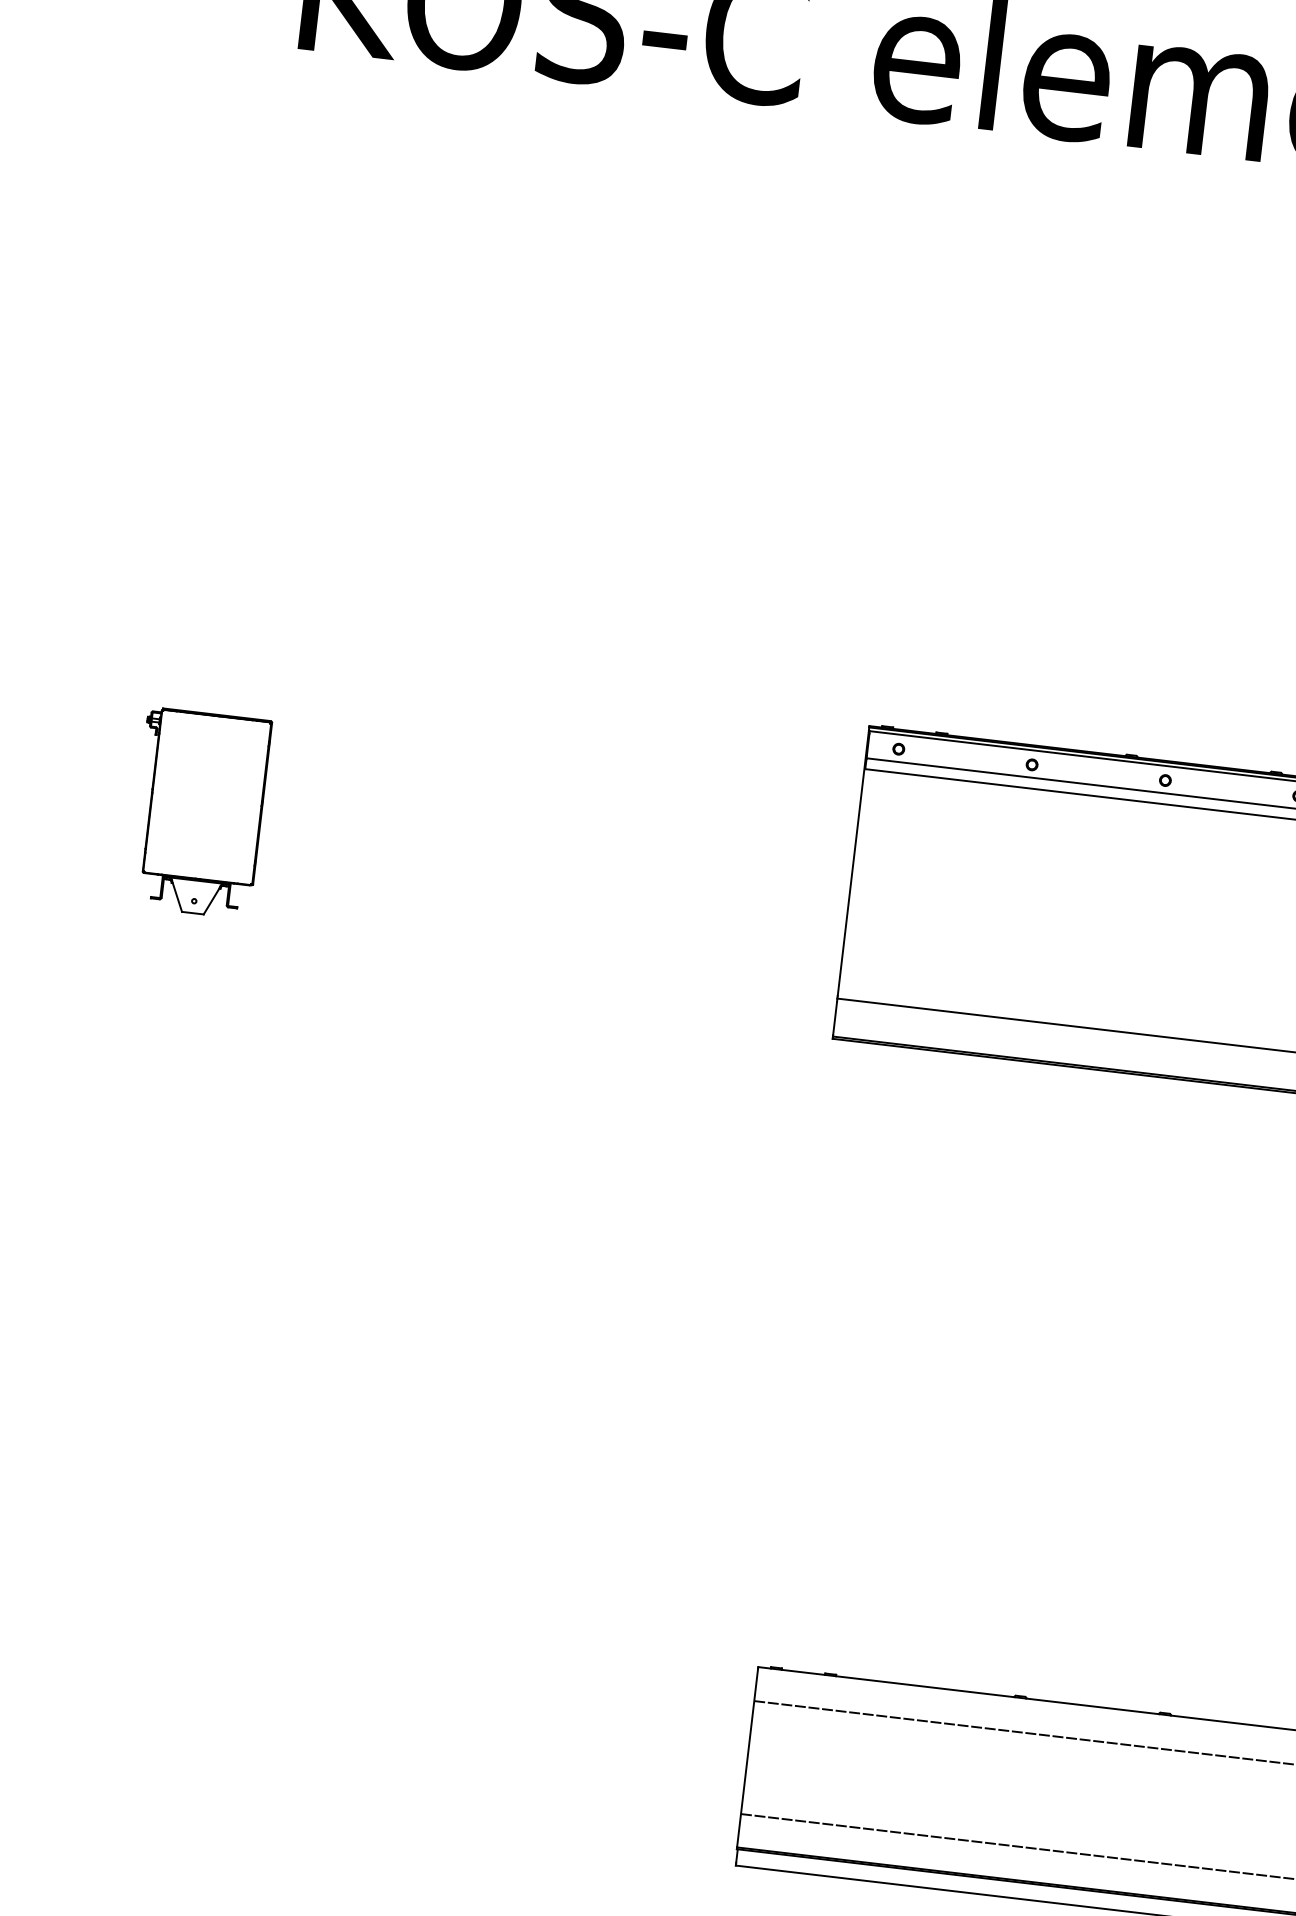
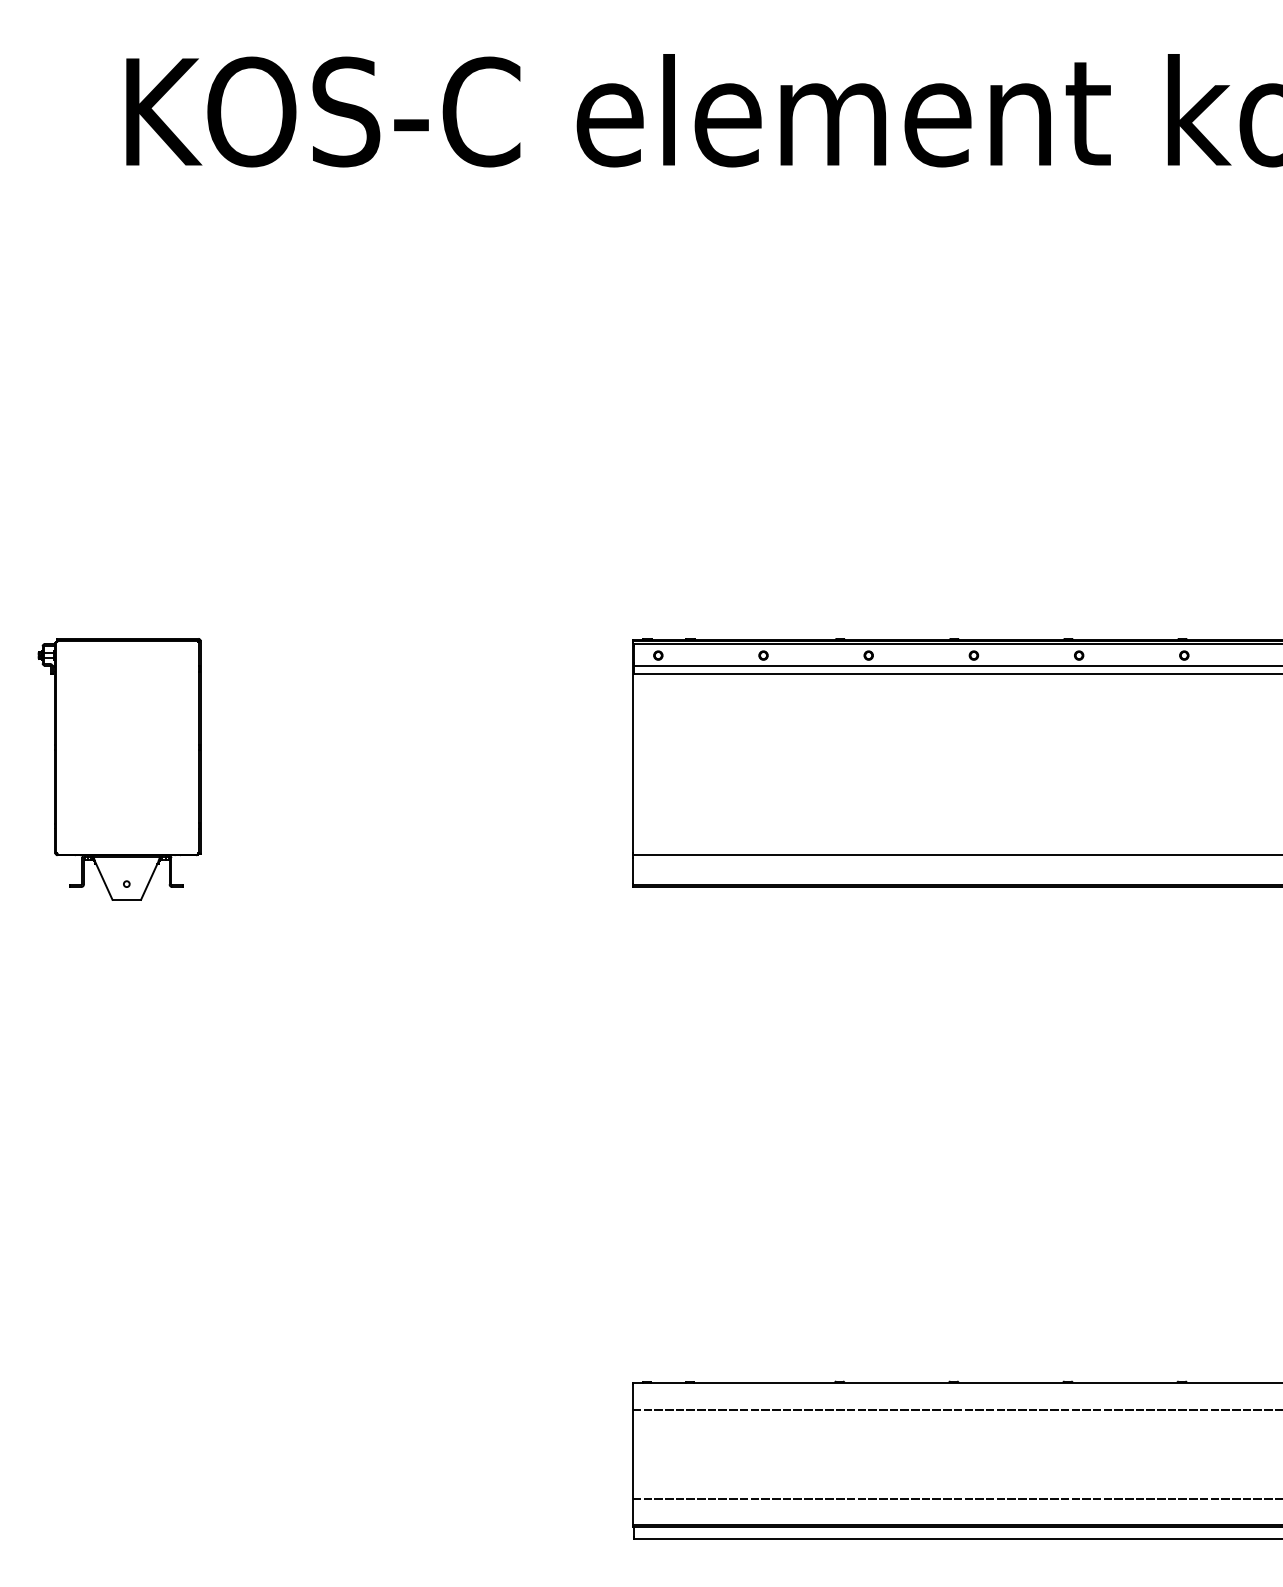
part: (198, 813) -> (119, 769), size x1.67

